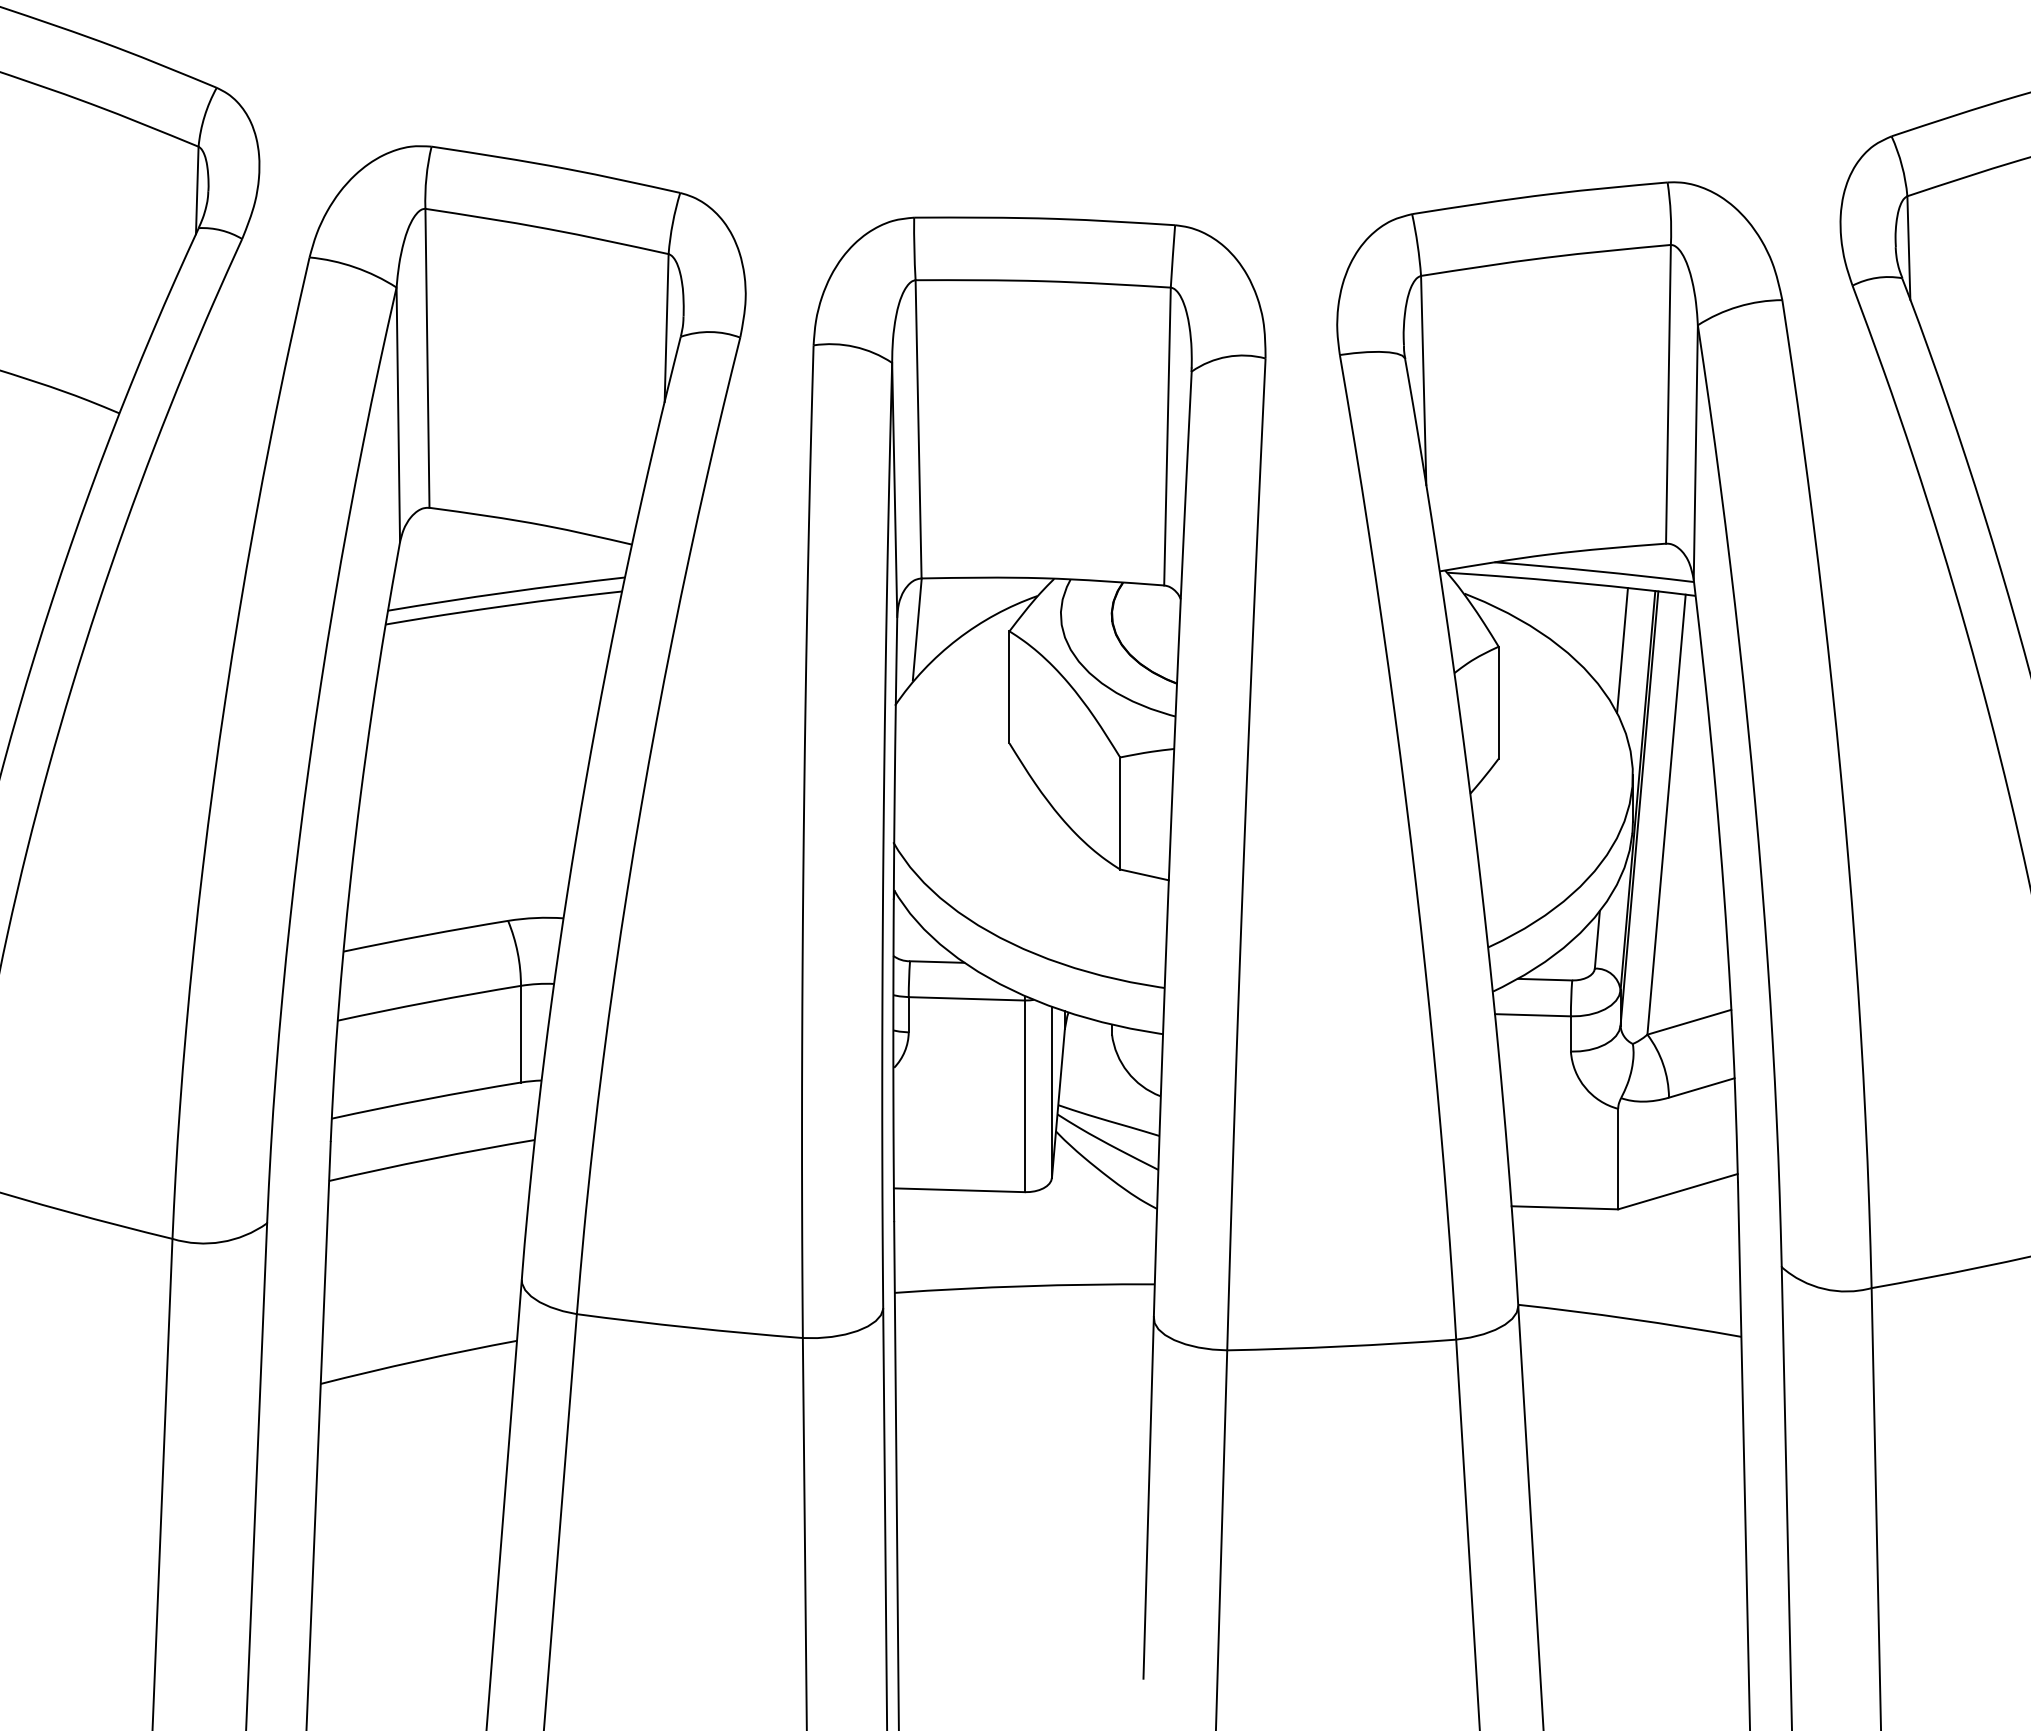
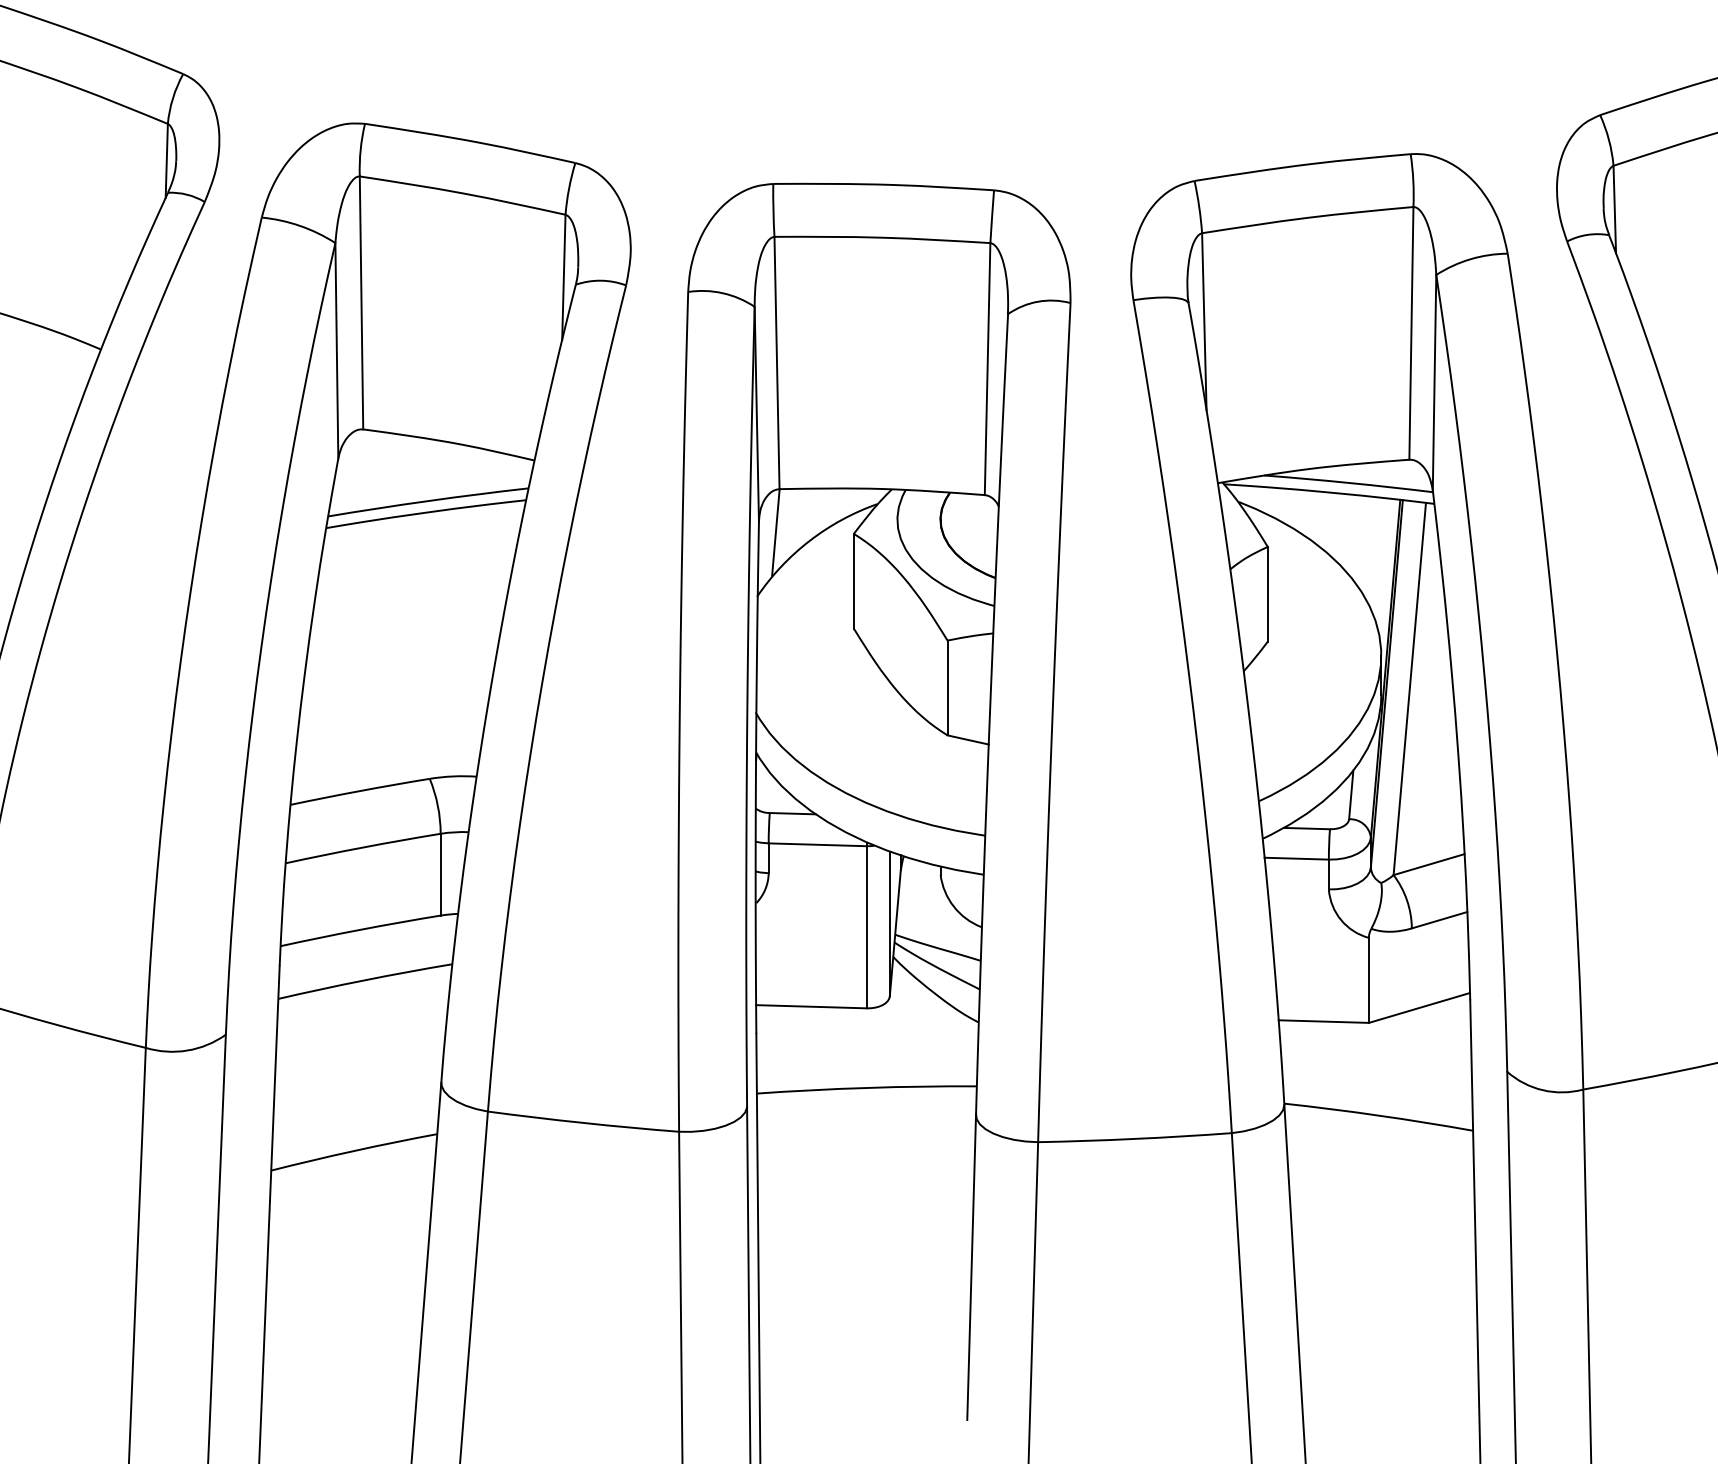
line: (1622, 650) -> (1372, 550), removed

